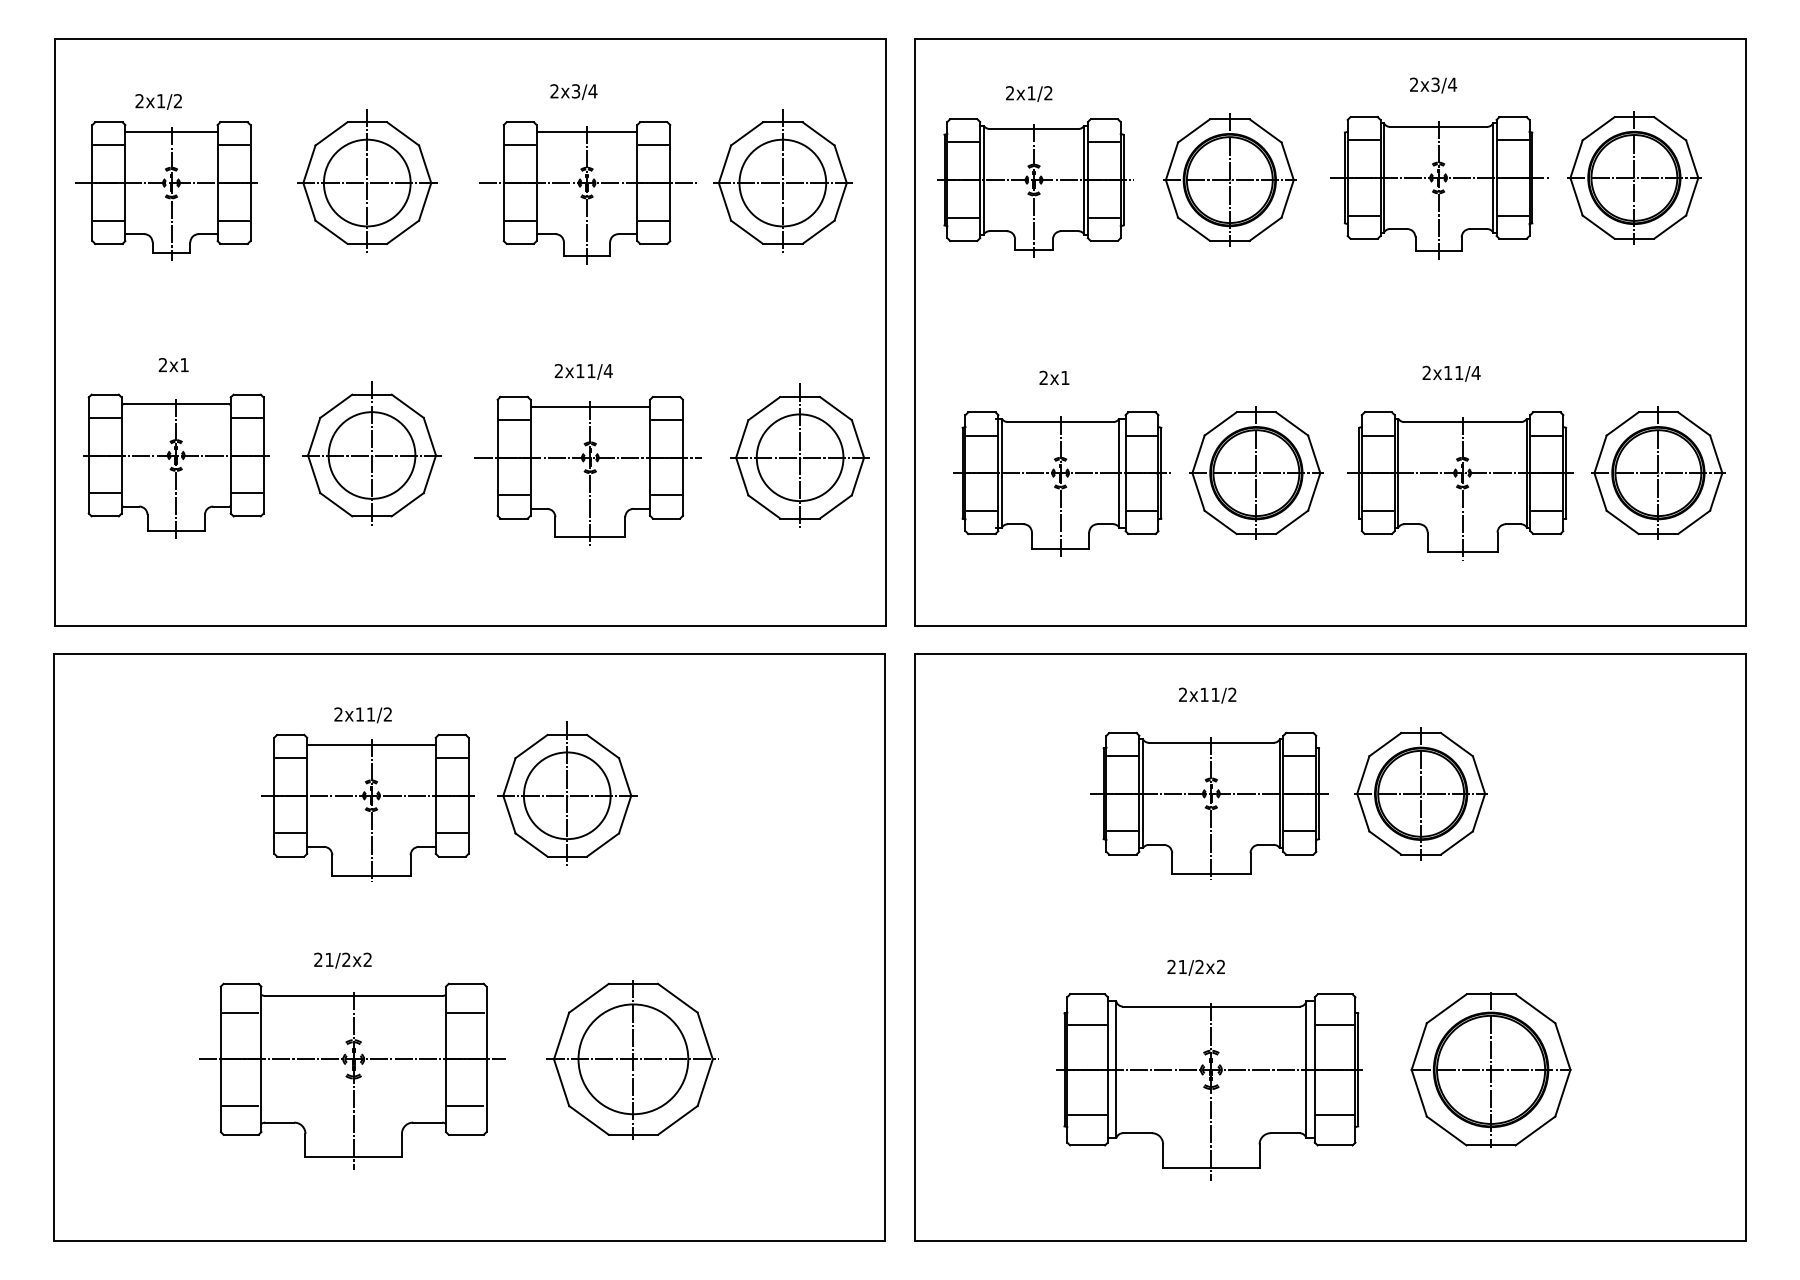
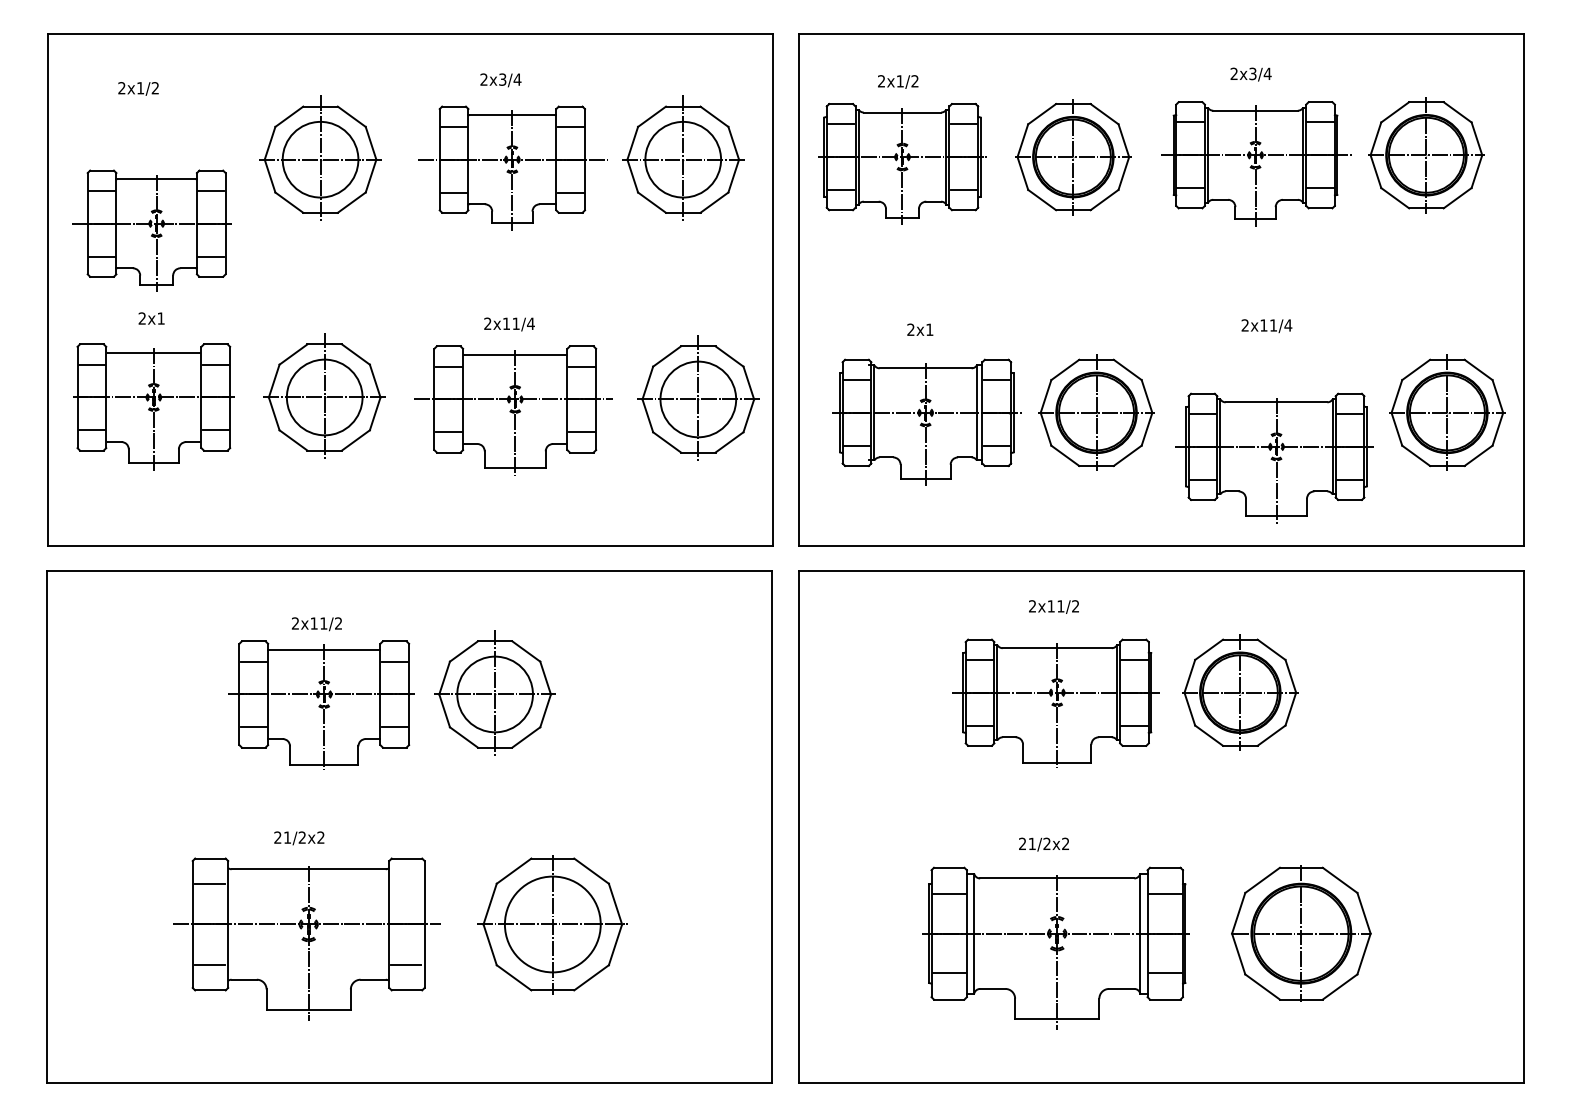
part: (165, 190) -> (151, 230), moved
part: (1460, 485) -> (1274, 457), moved
line: (465, 1012) -> (406, 883), removed

